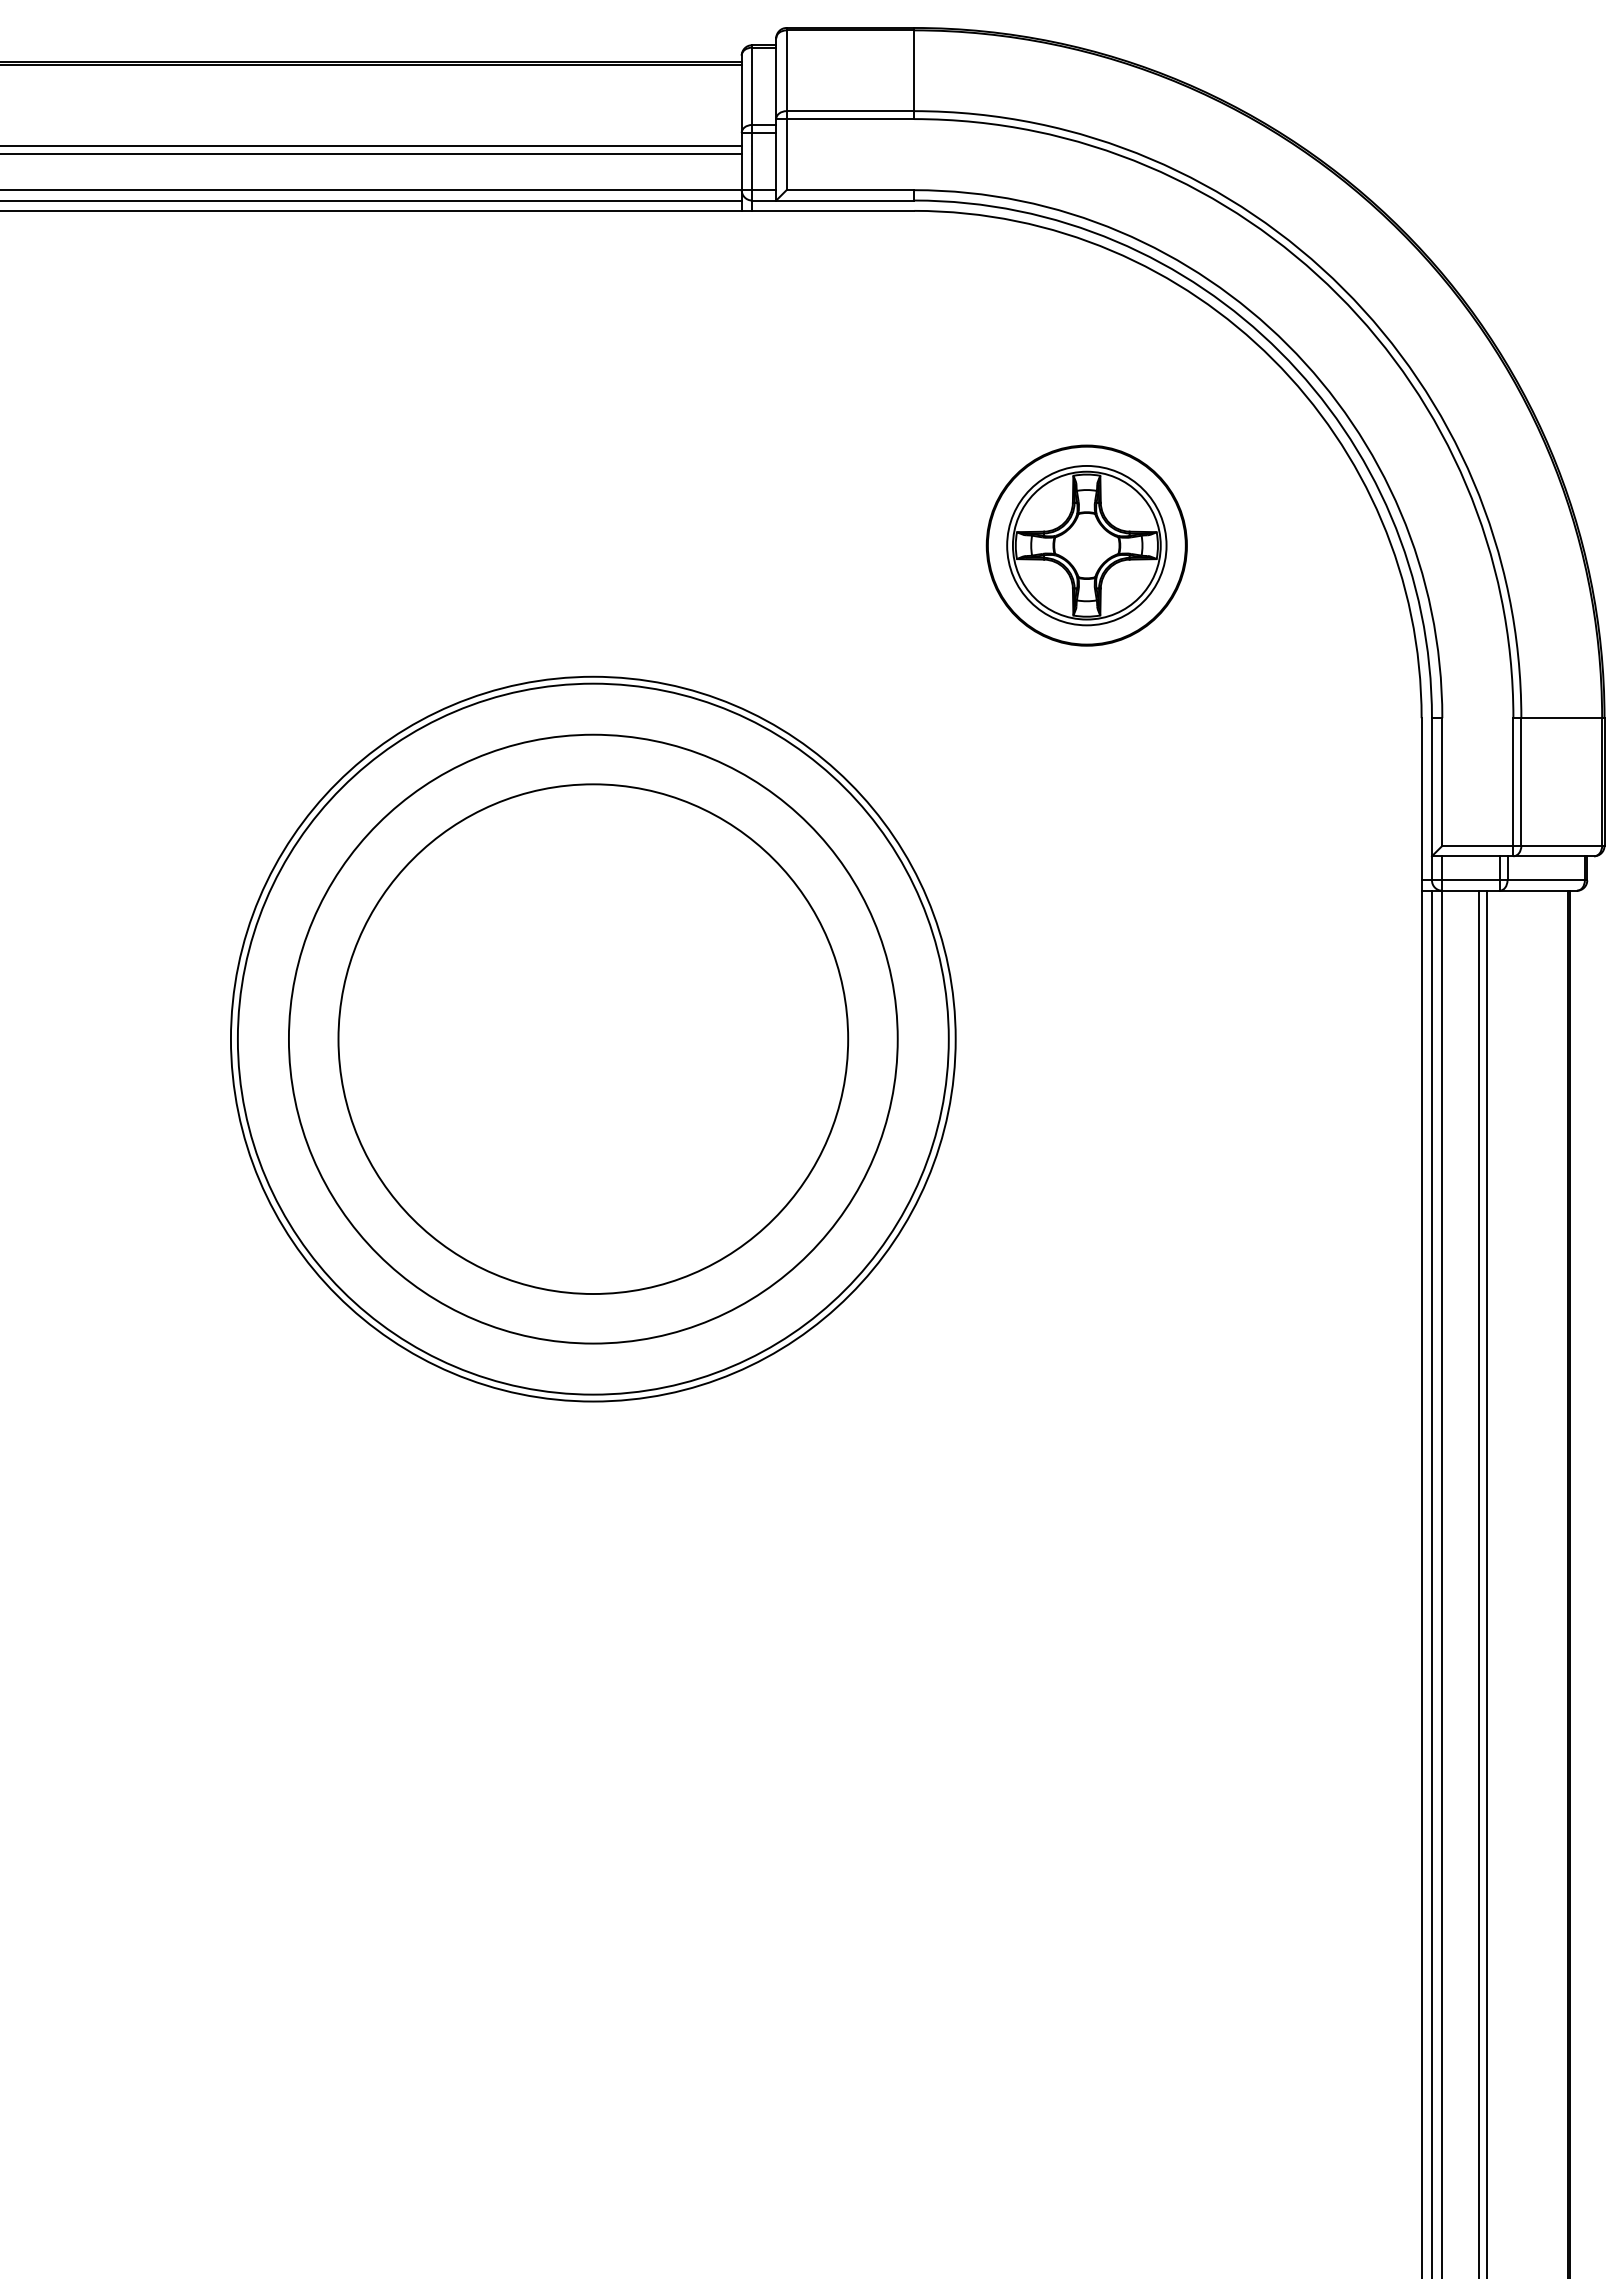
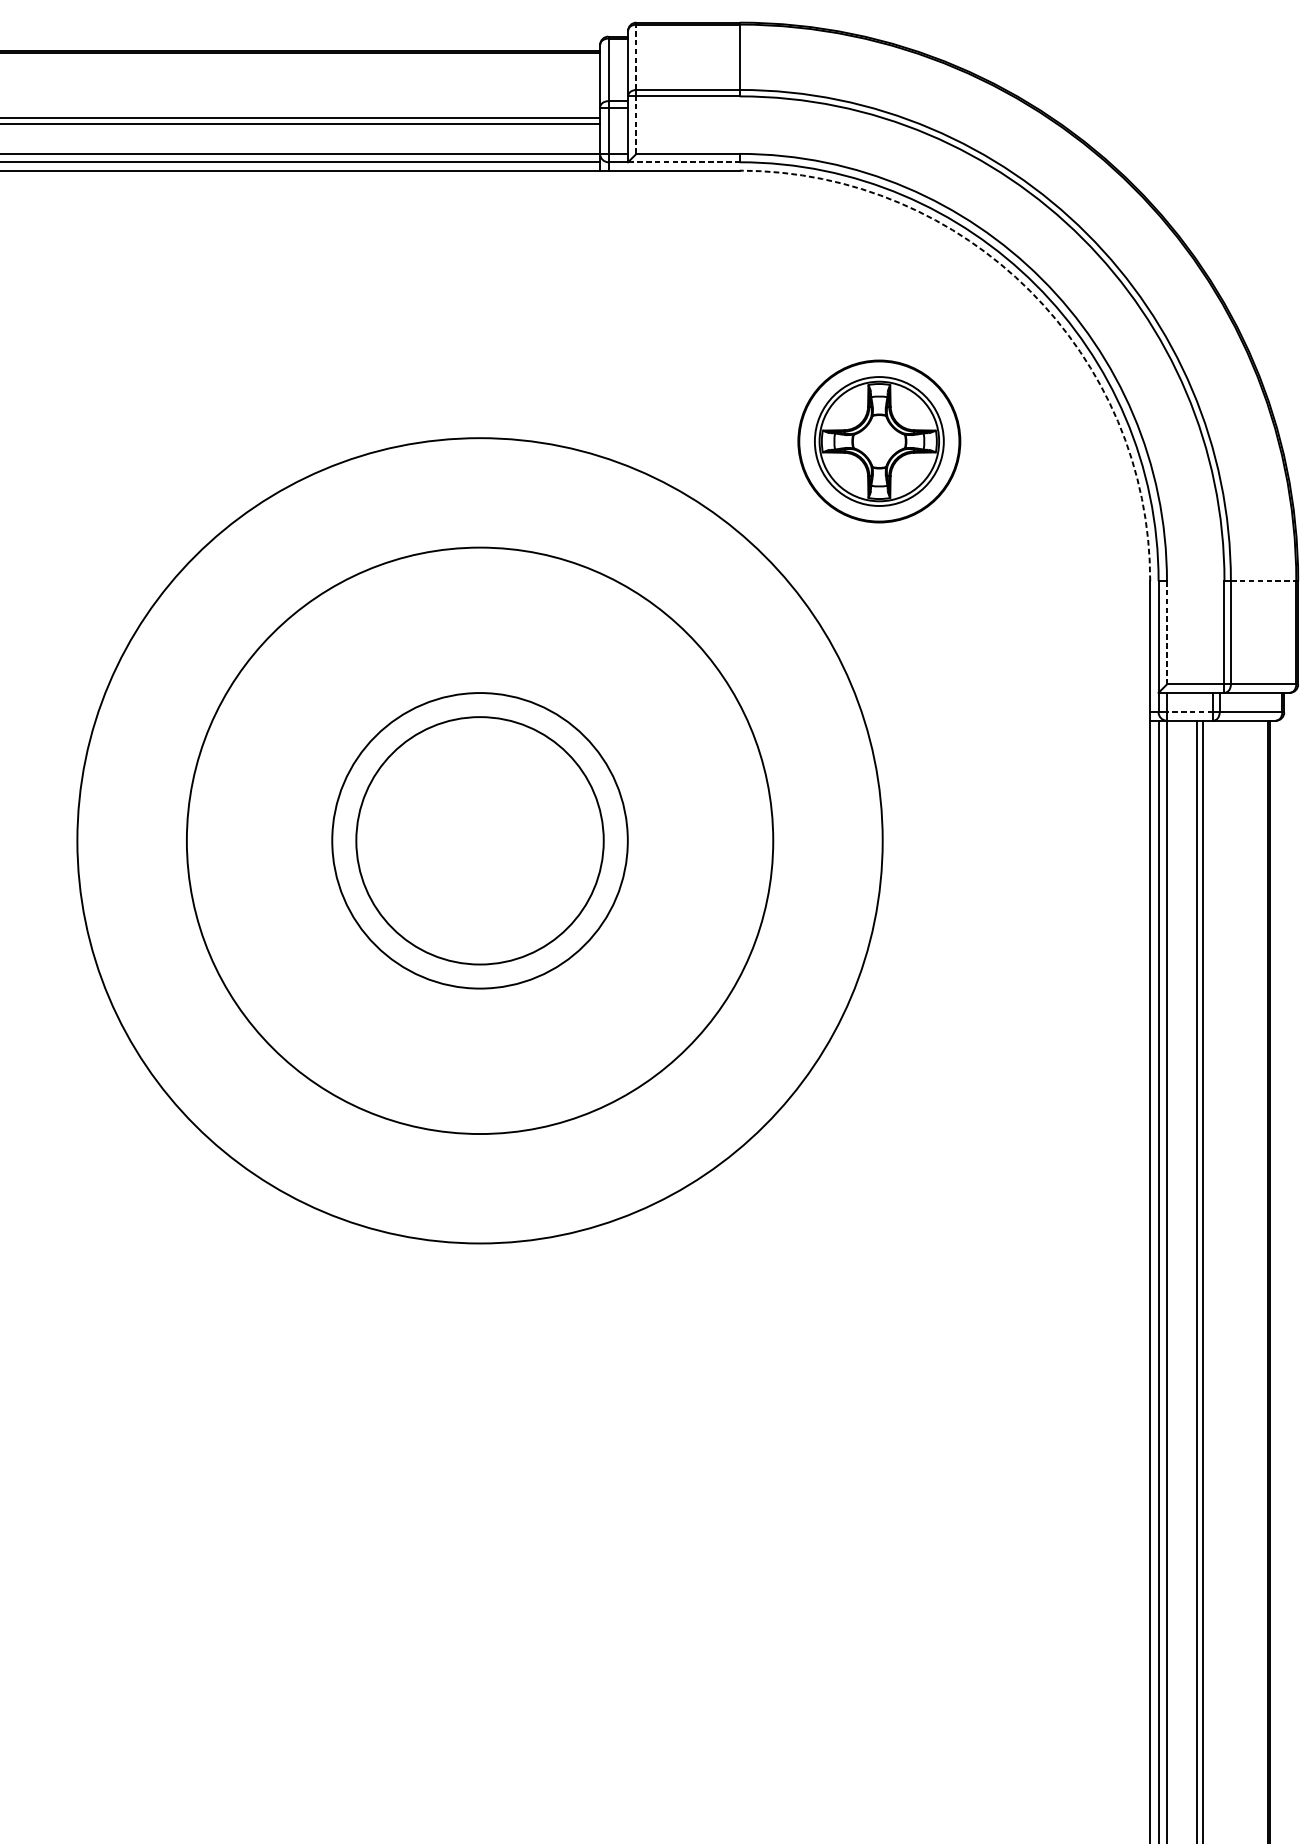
line: (786, 70) -> (636, 57), solid -> dashed
line: (786, 154) -> (636, 125), solid -> dashed
line: (845, 200) -> (684, 162), solid -> dashed
arc: (1273, 359) -> (1030, 290), solid -> dashed
line: (1562, 718) -> (1264, 581), solid -> dashed
line: (1442, 782) -> (1167, 633), solid -> dashed
line: (1470, 880) -> (1189, 712), solid -> dashed
circle: (592, 1038) -> (479, 840), size x0.6
circle: (592, 1038) -> (479, 840), size x1.4
circle: (593, 1039) -> (480, 841), size x0.6

